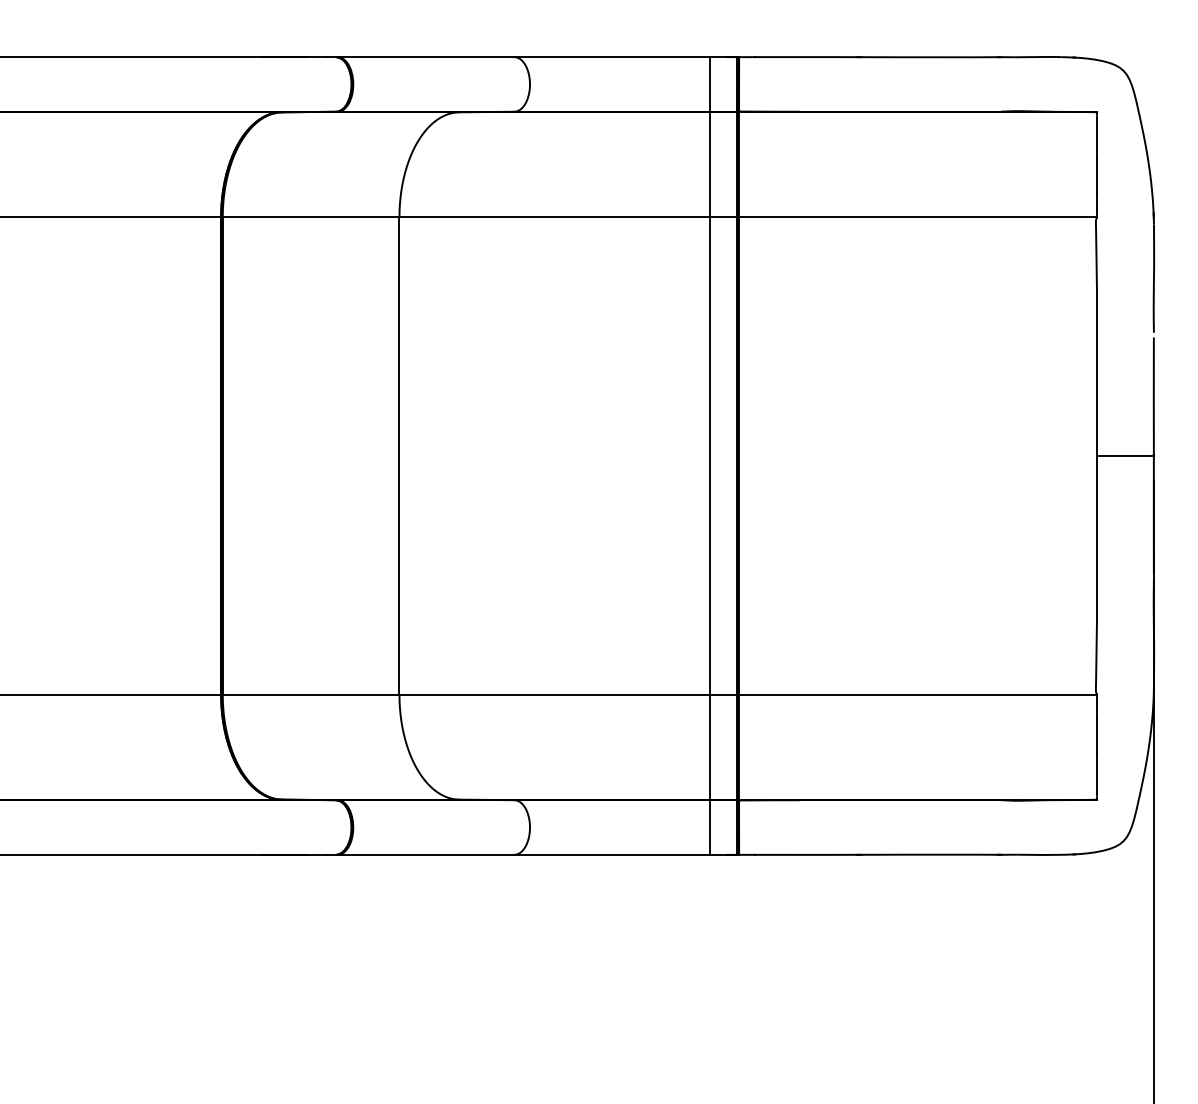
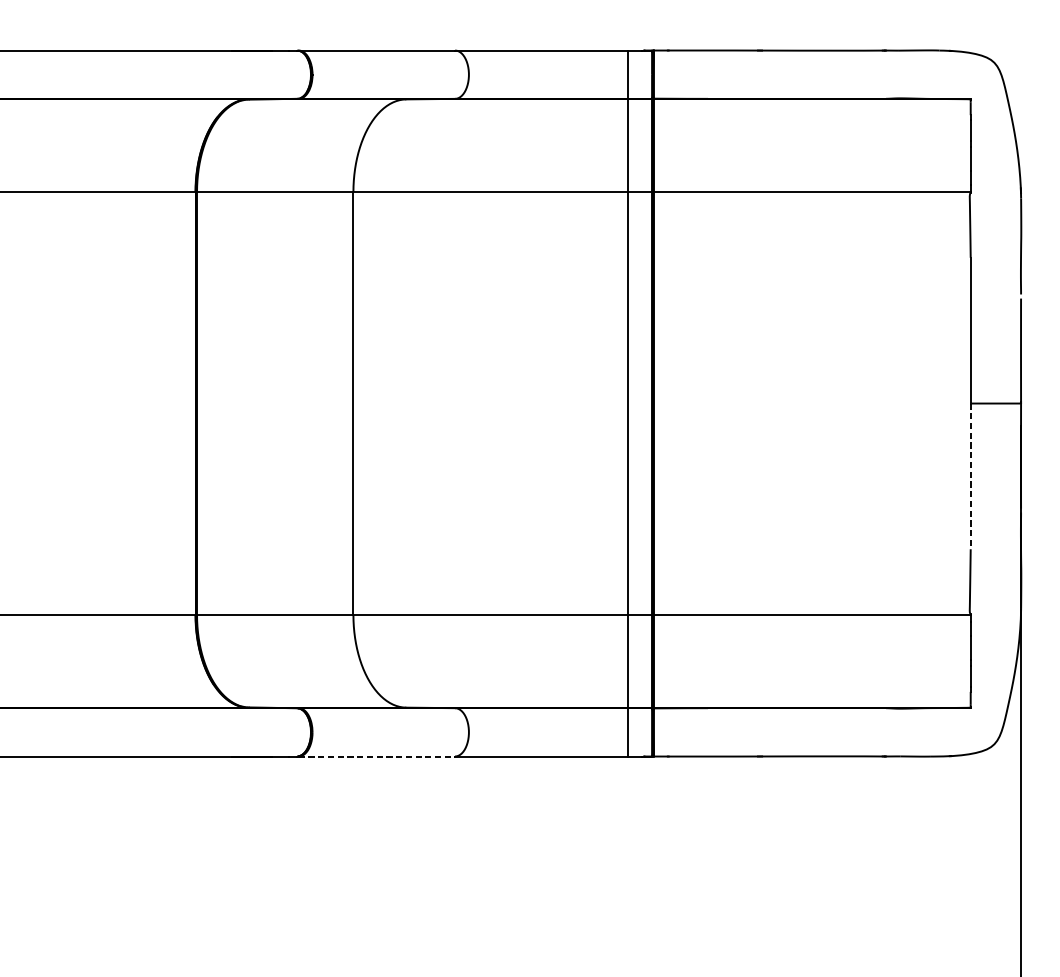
line: (1096, 538) -> (970, 476), solid -> dashed
line: (426, 854) -> (377, 756), solid -> dashed

